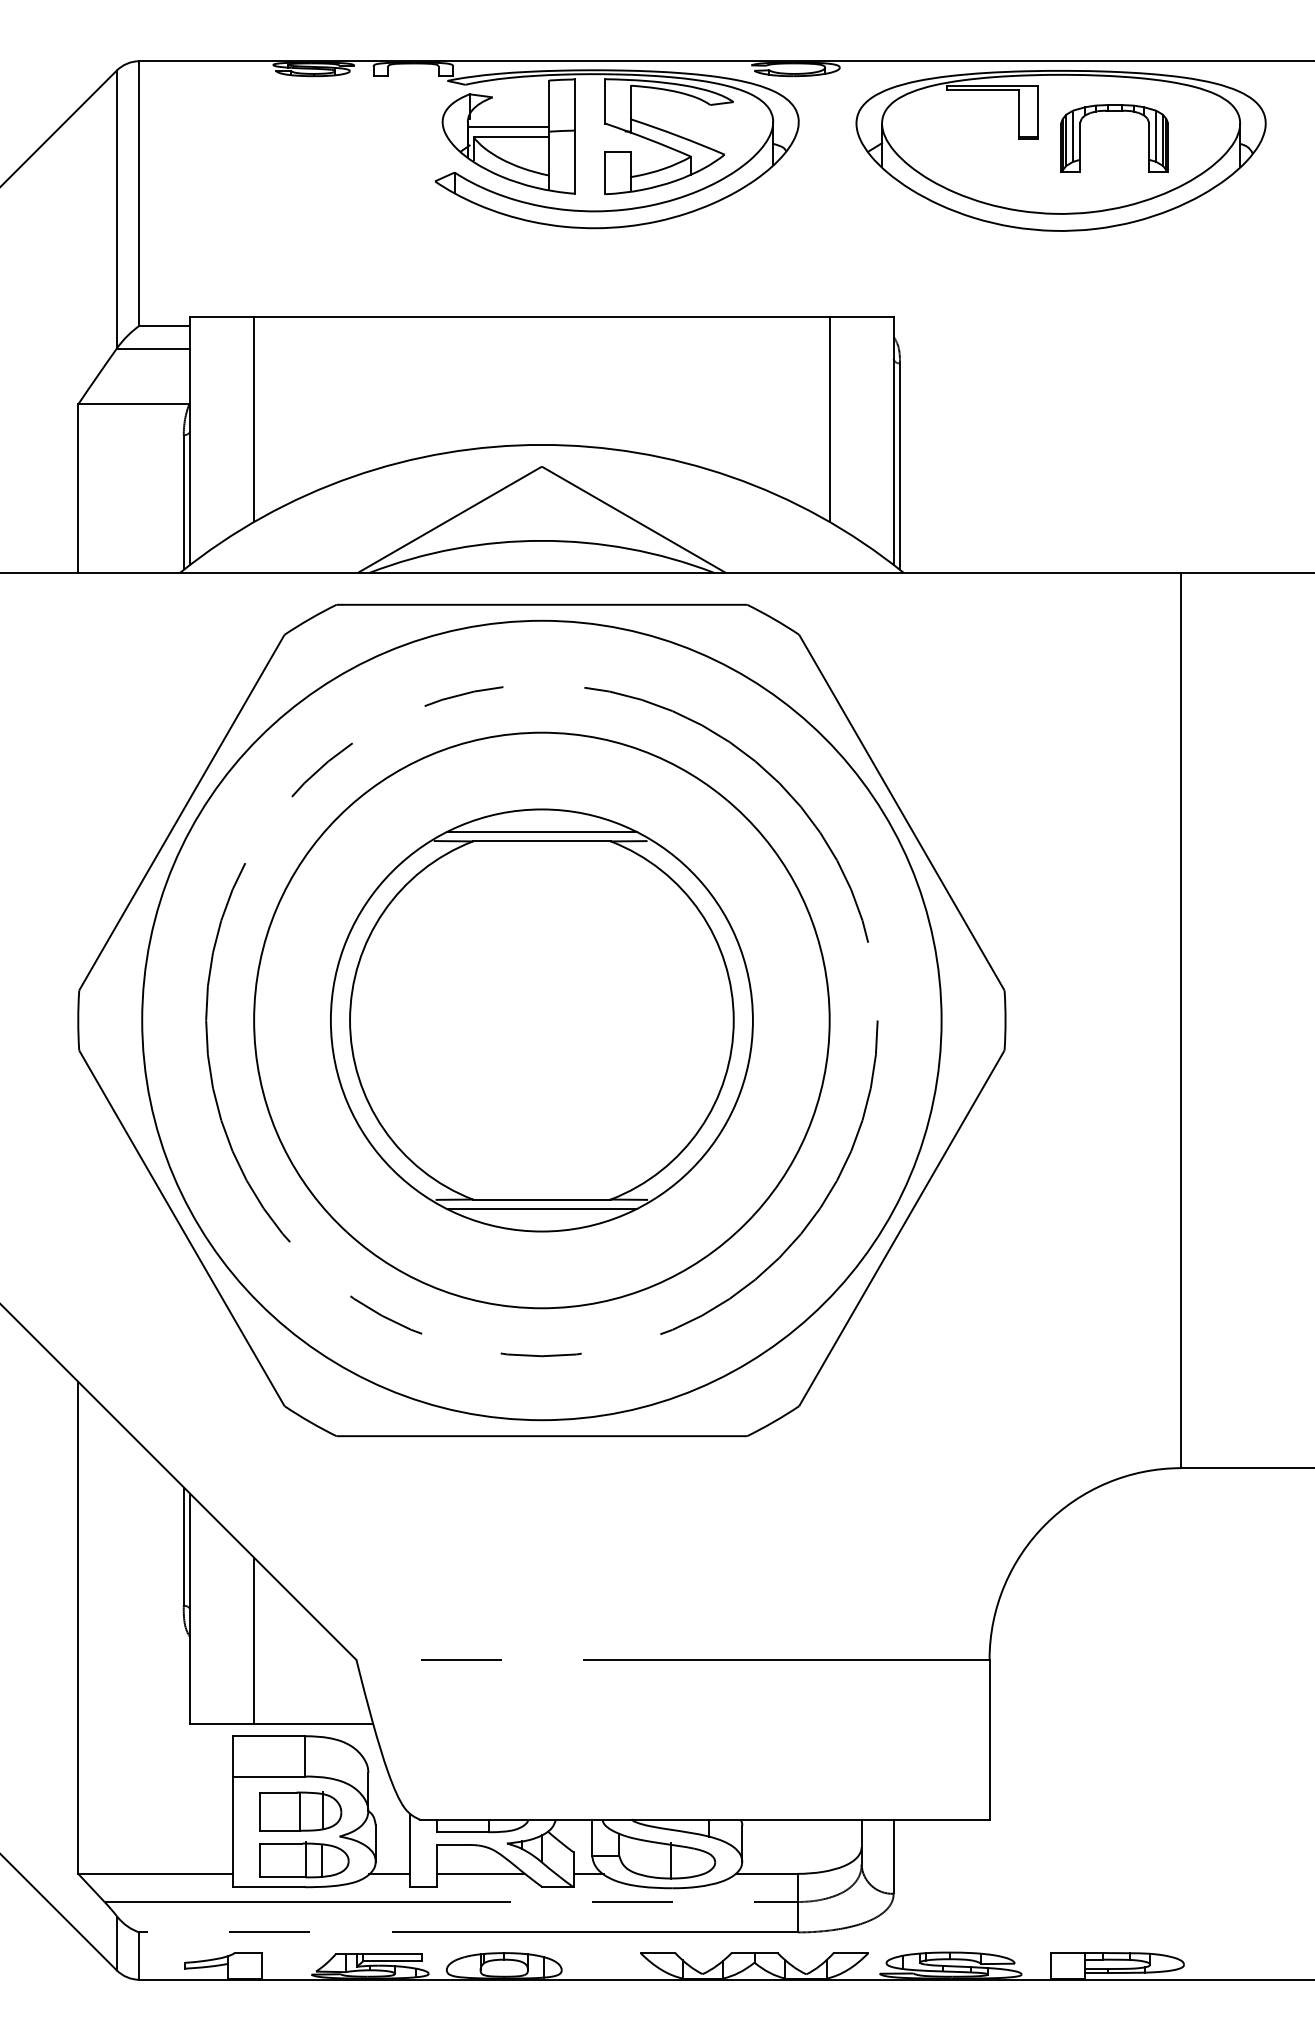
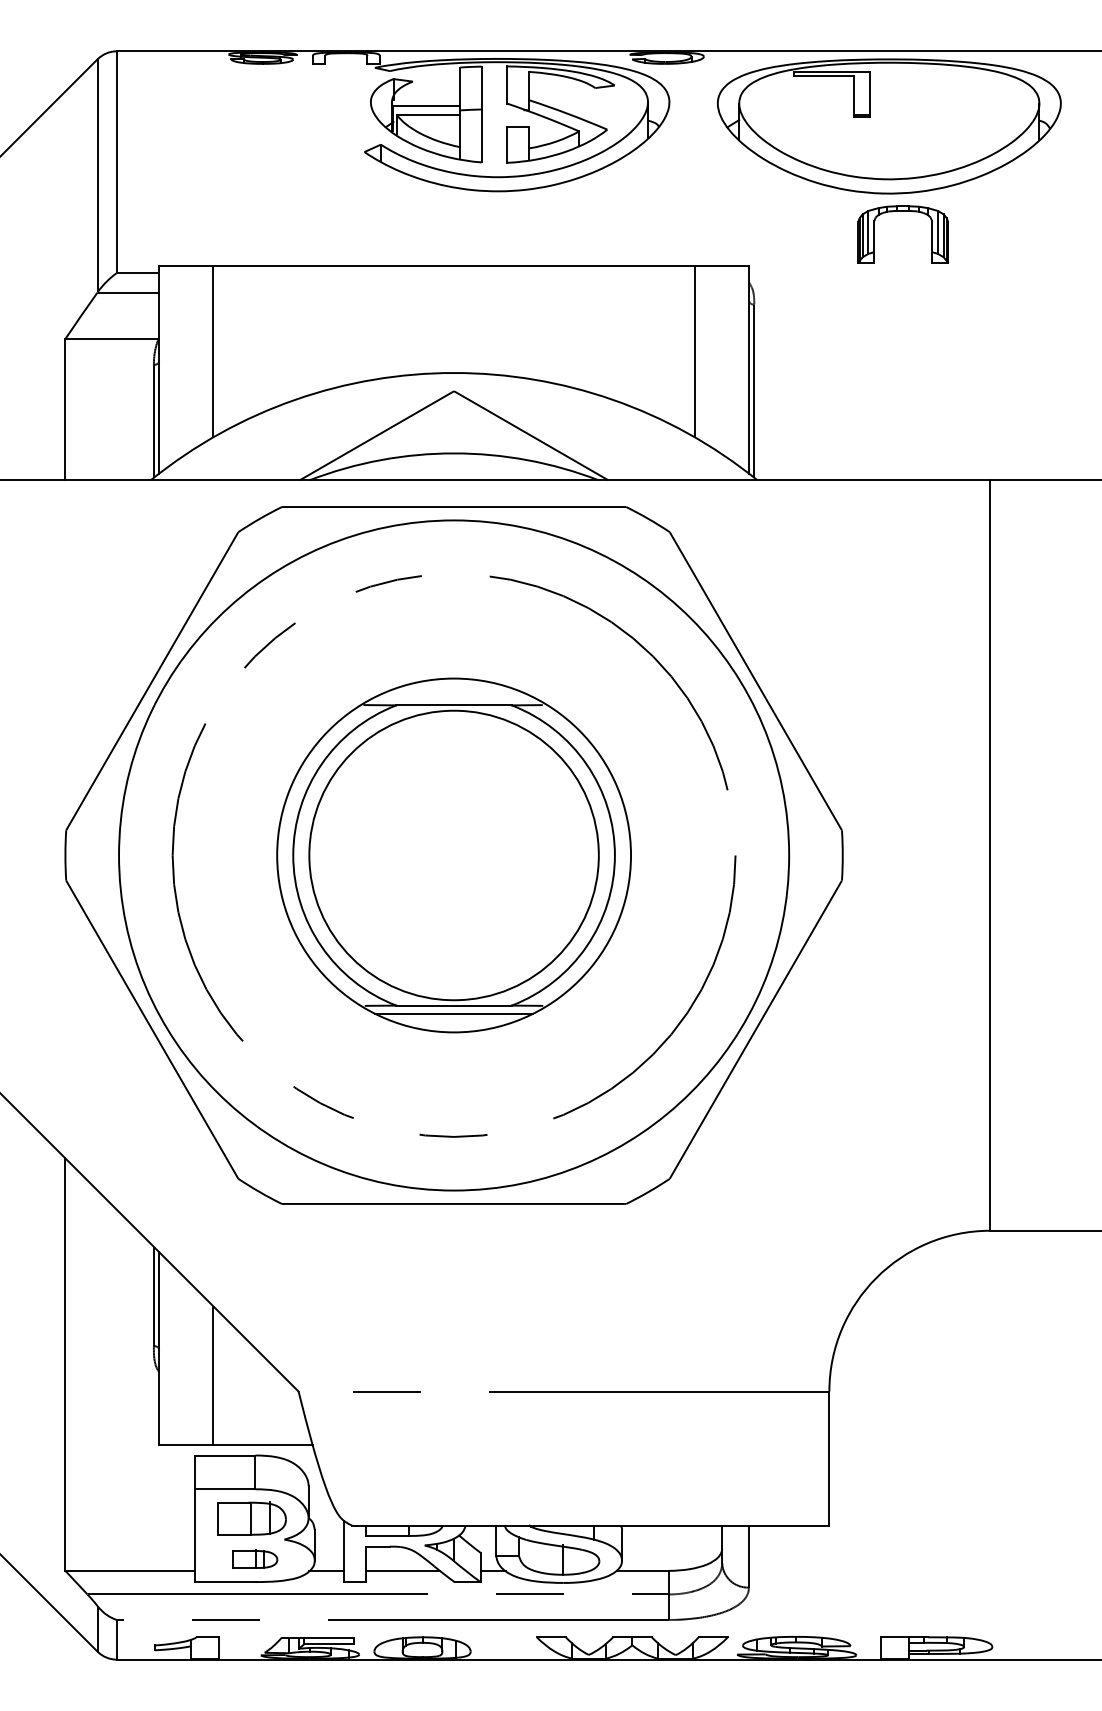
part: (1114, 111) -> (903, 211), moved
line: (541, 831) -> (453, 697), removed
circle: (541, 1020) -> (453, 855), size x0.6
part: (304, 1859) -> (255, 1558), size x0.6

